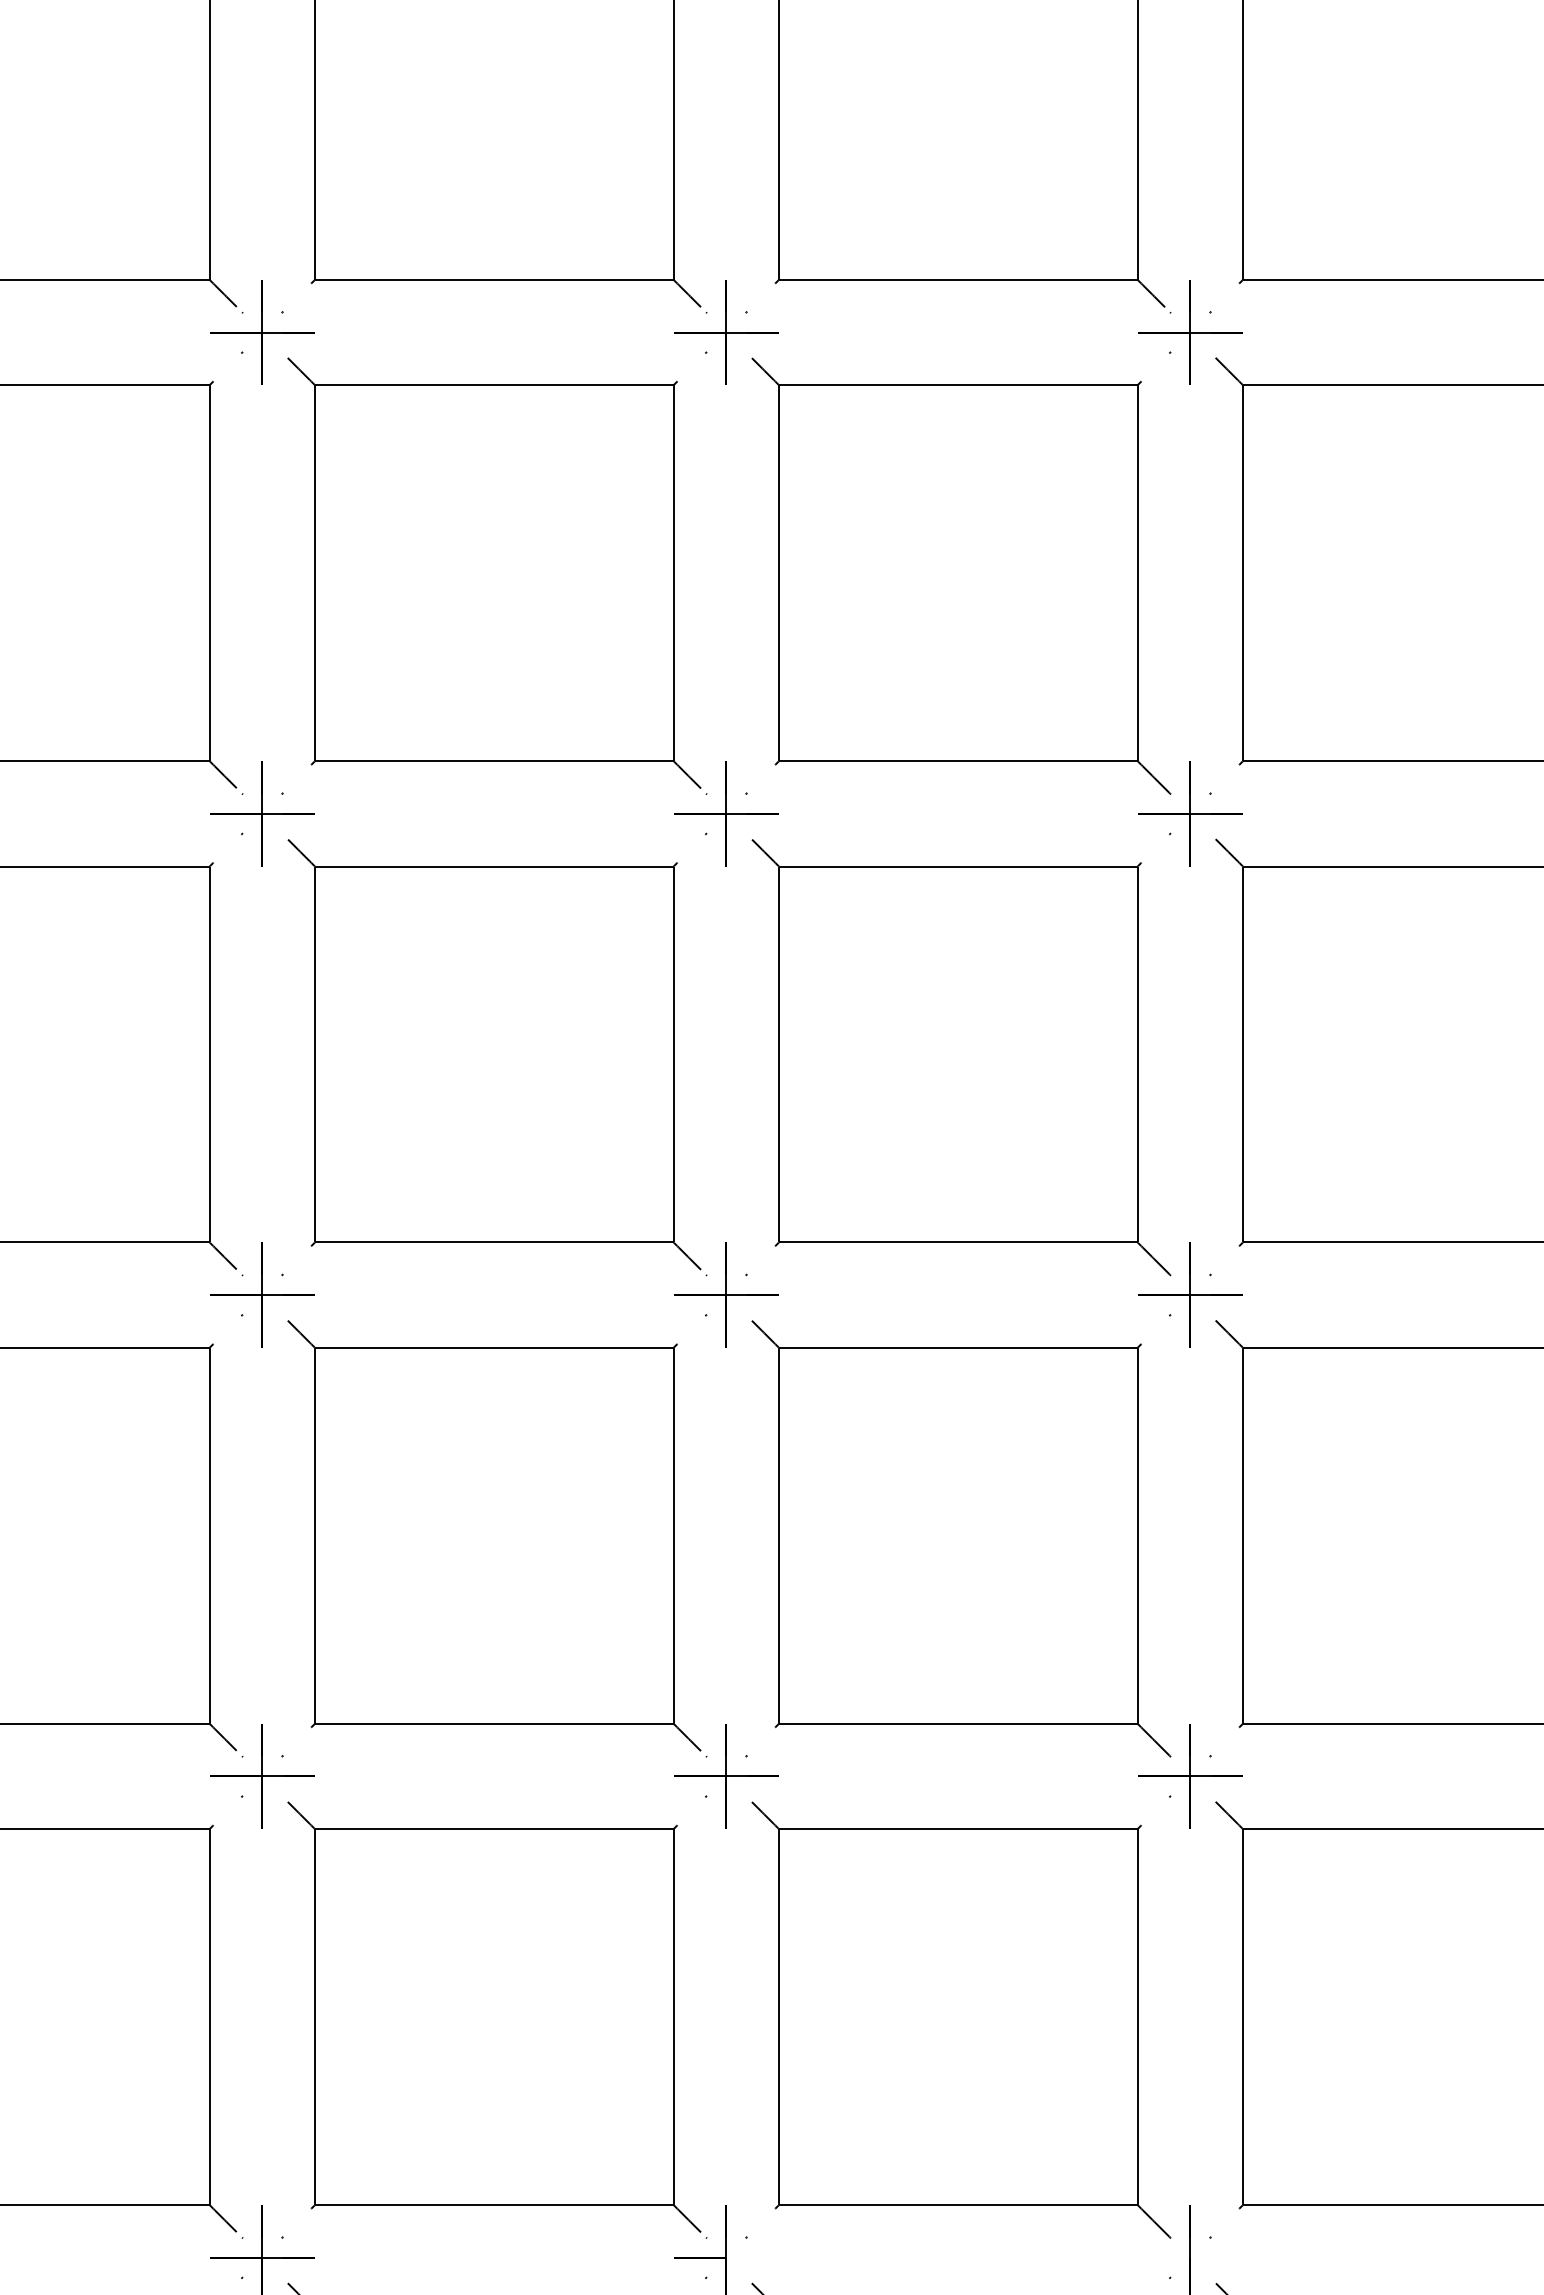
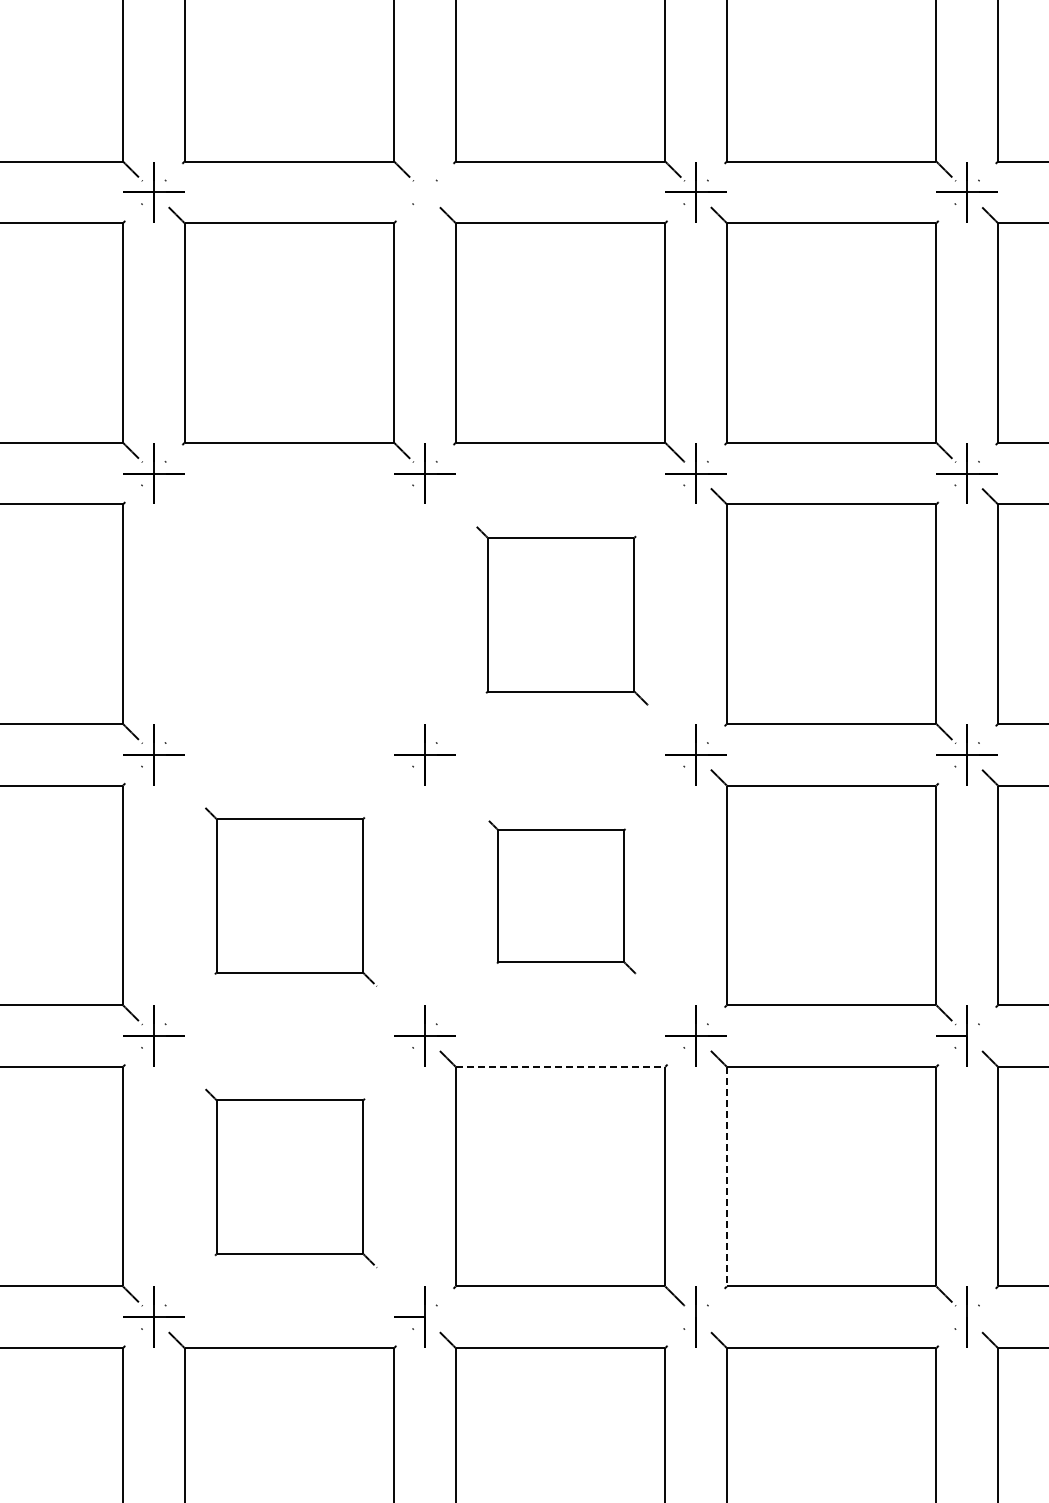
part: (725, 332) -> (424, 192), removed
part: (496, 1056) -> (290, 615), removed
part: (961, 1056) -> (562, 615), size x0.7
part: (496, 1537) -> (290, 896), size x0.7
part: (961, 1539) -> (562, 897), size x0.6
line: (958, 1828) -> (560, 1066), solid -> dashed
line: (1242, 2016) -> (726, 1176), solid -> dashed
part: (497, 2020) -> (291, 1178), size x0.7

